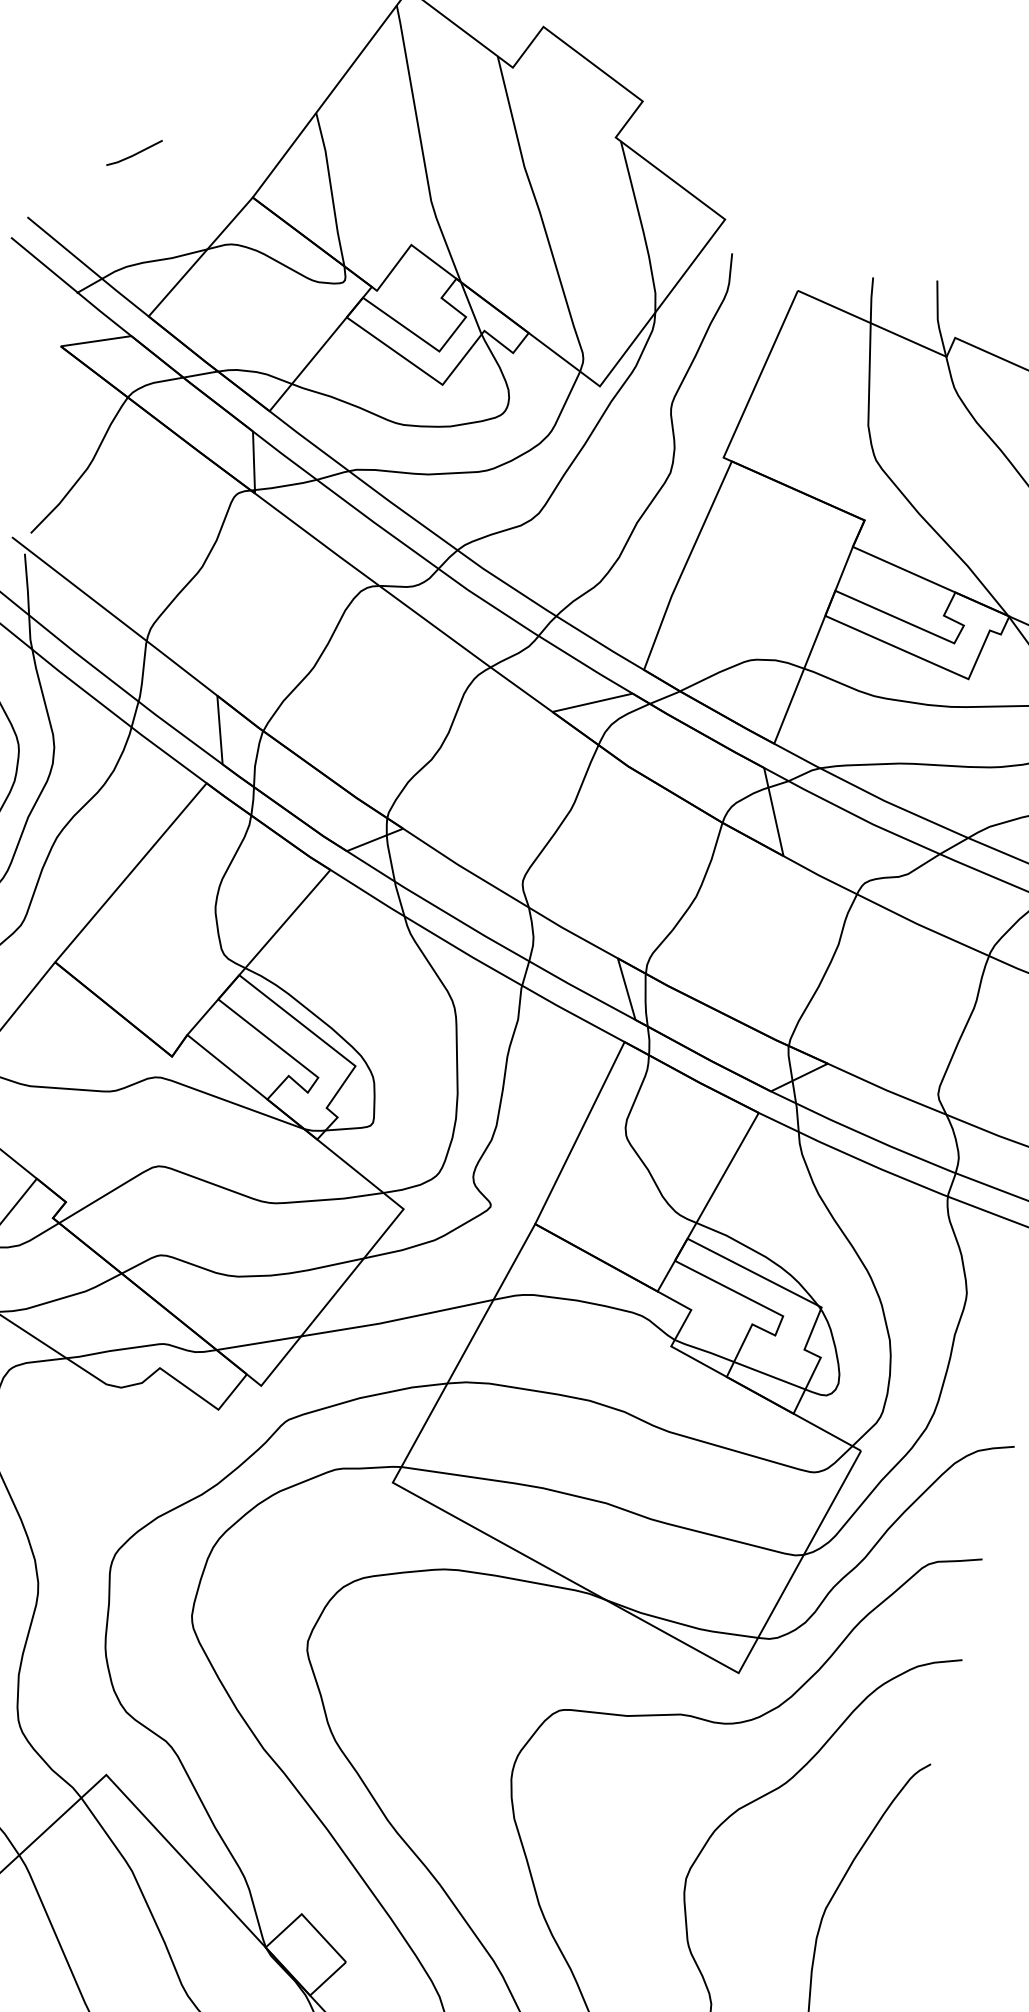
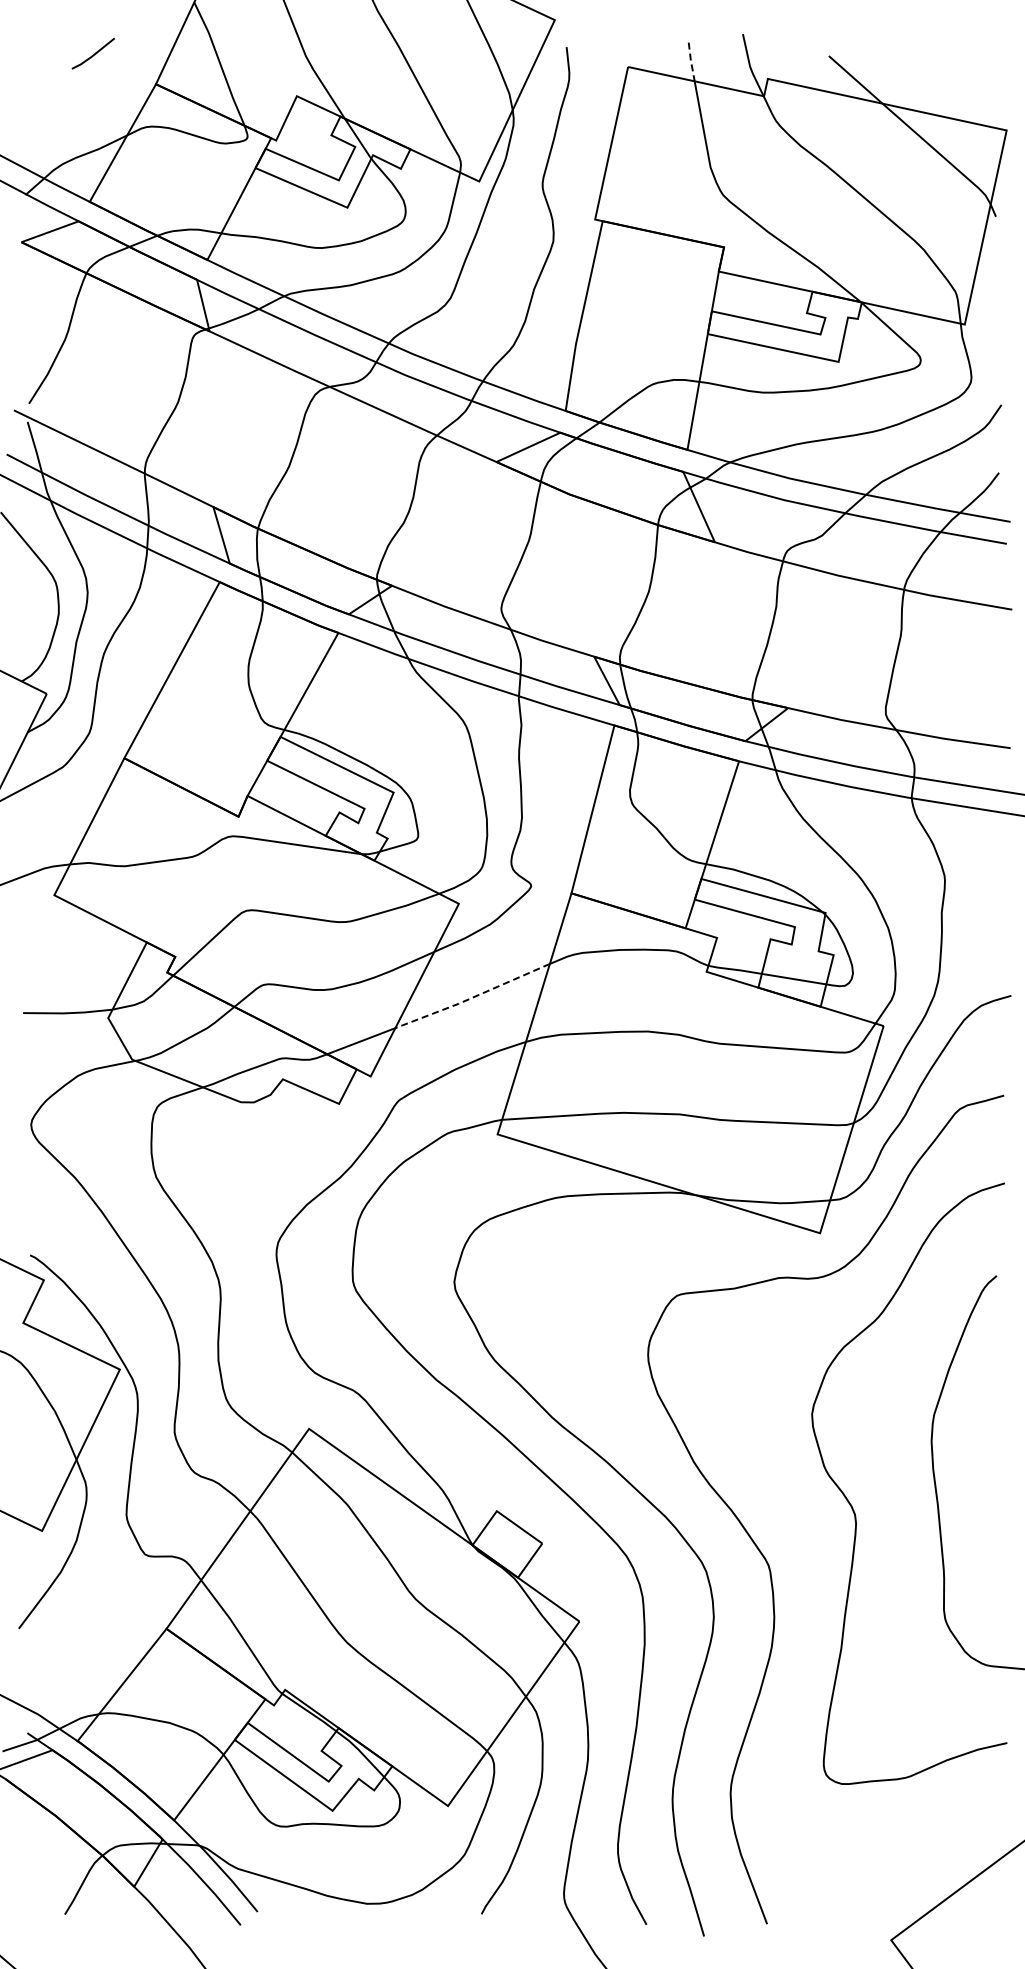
line: (134, 153) -> (93, 54), moved
line: (871, 299) -> (691, 61), solid -> dashed
line: (396, 1319) -> (472, 997), solid -> dashed

